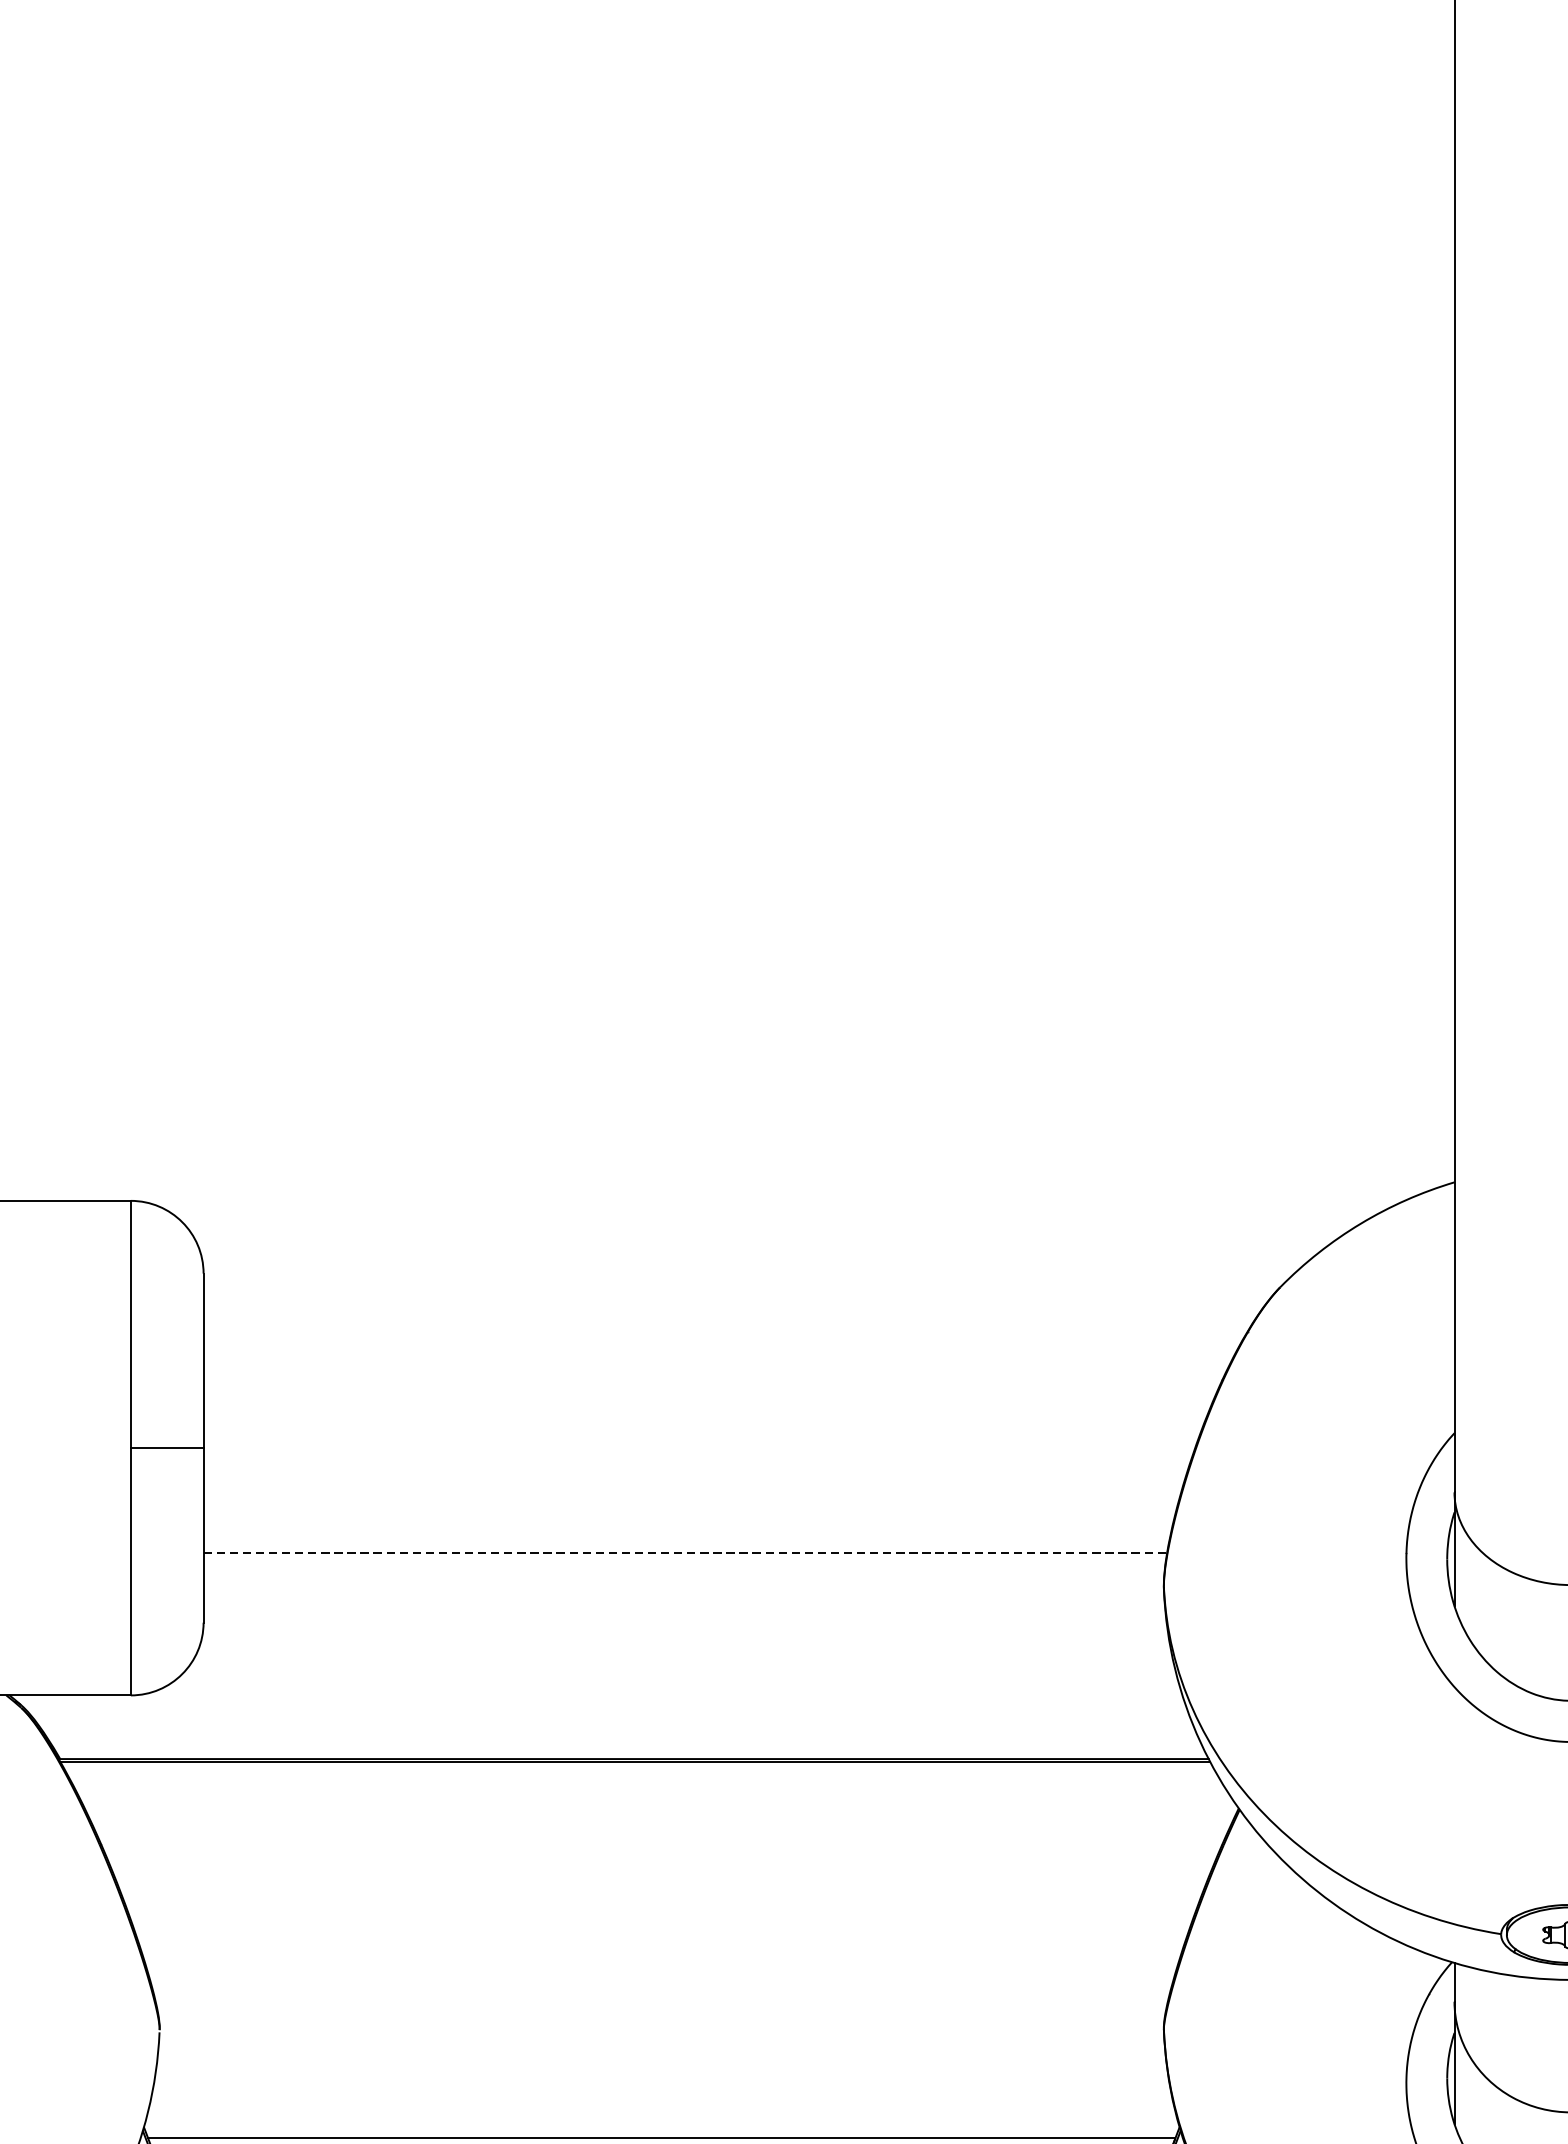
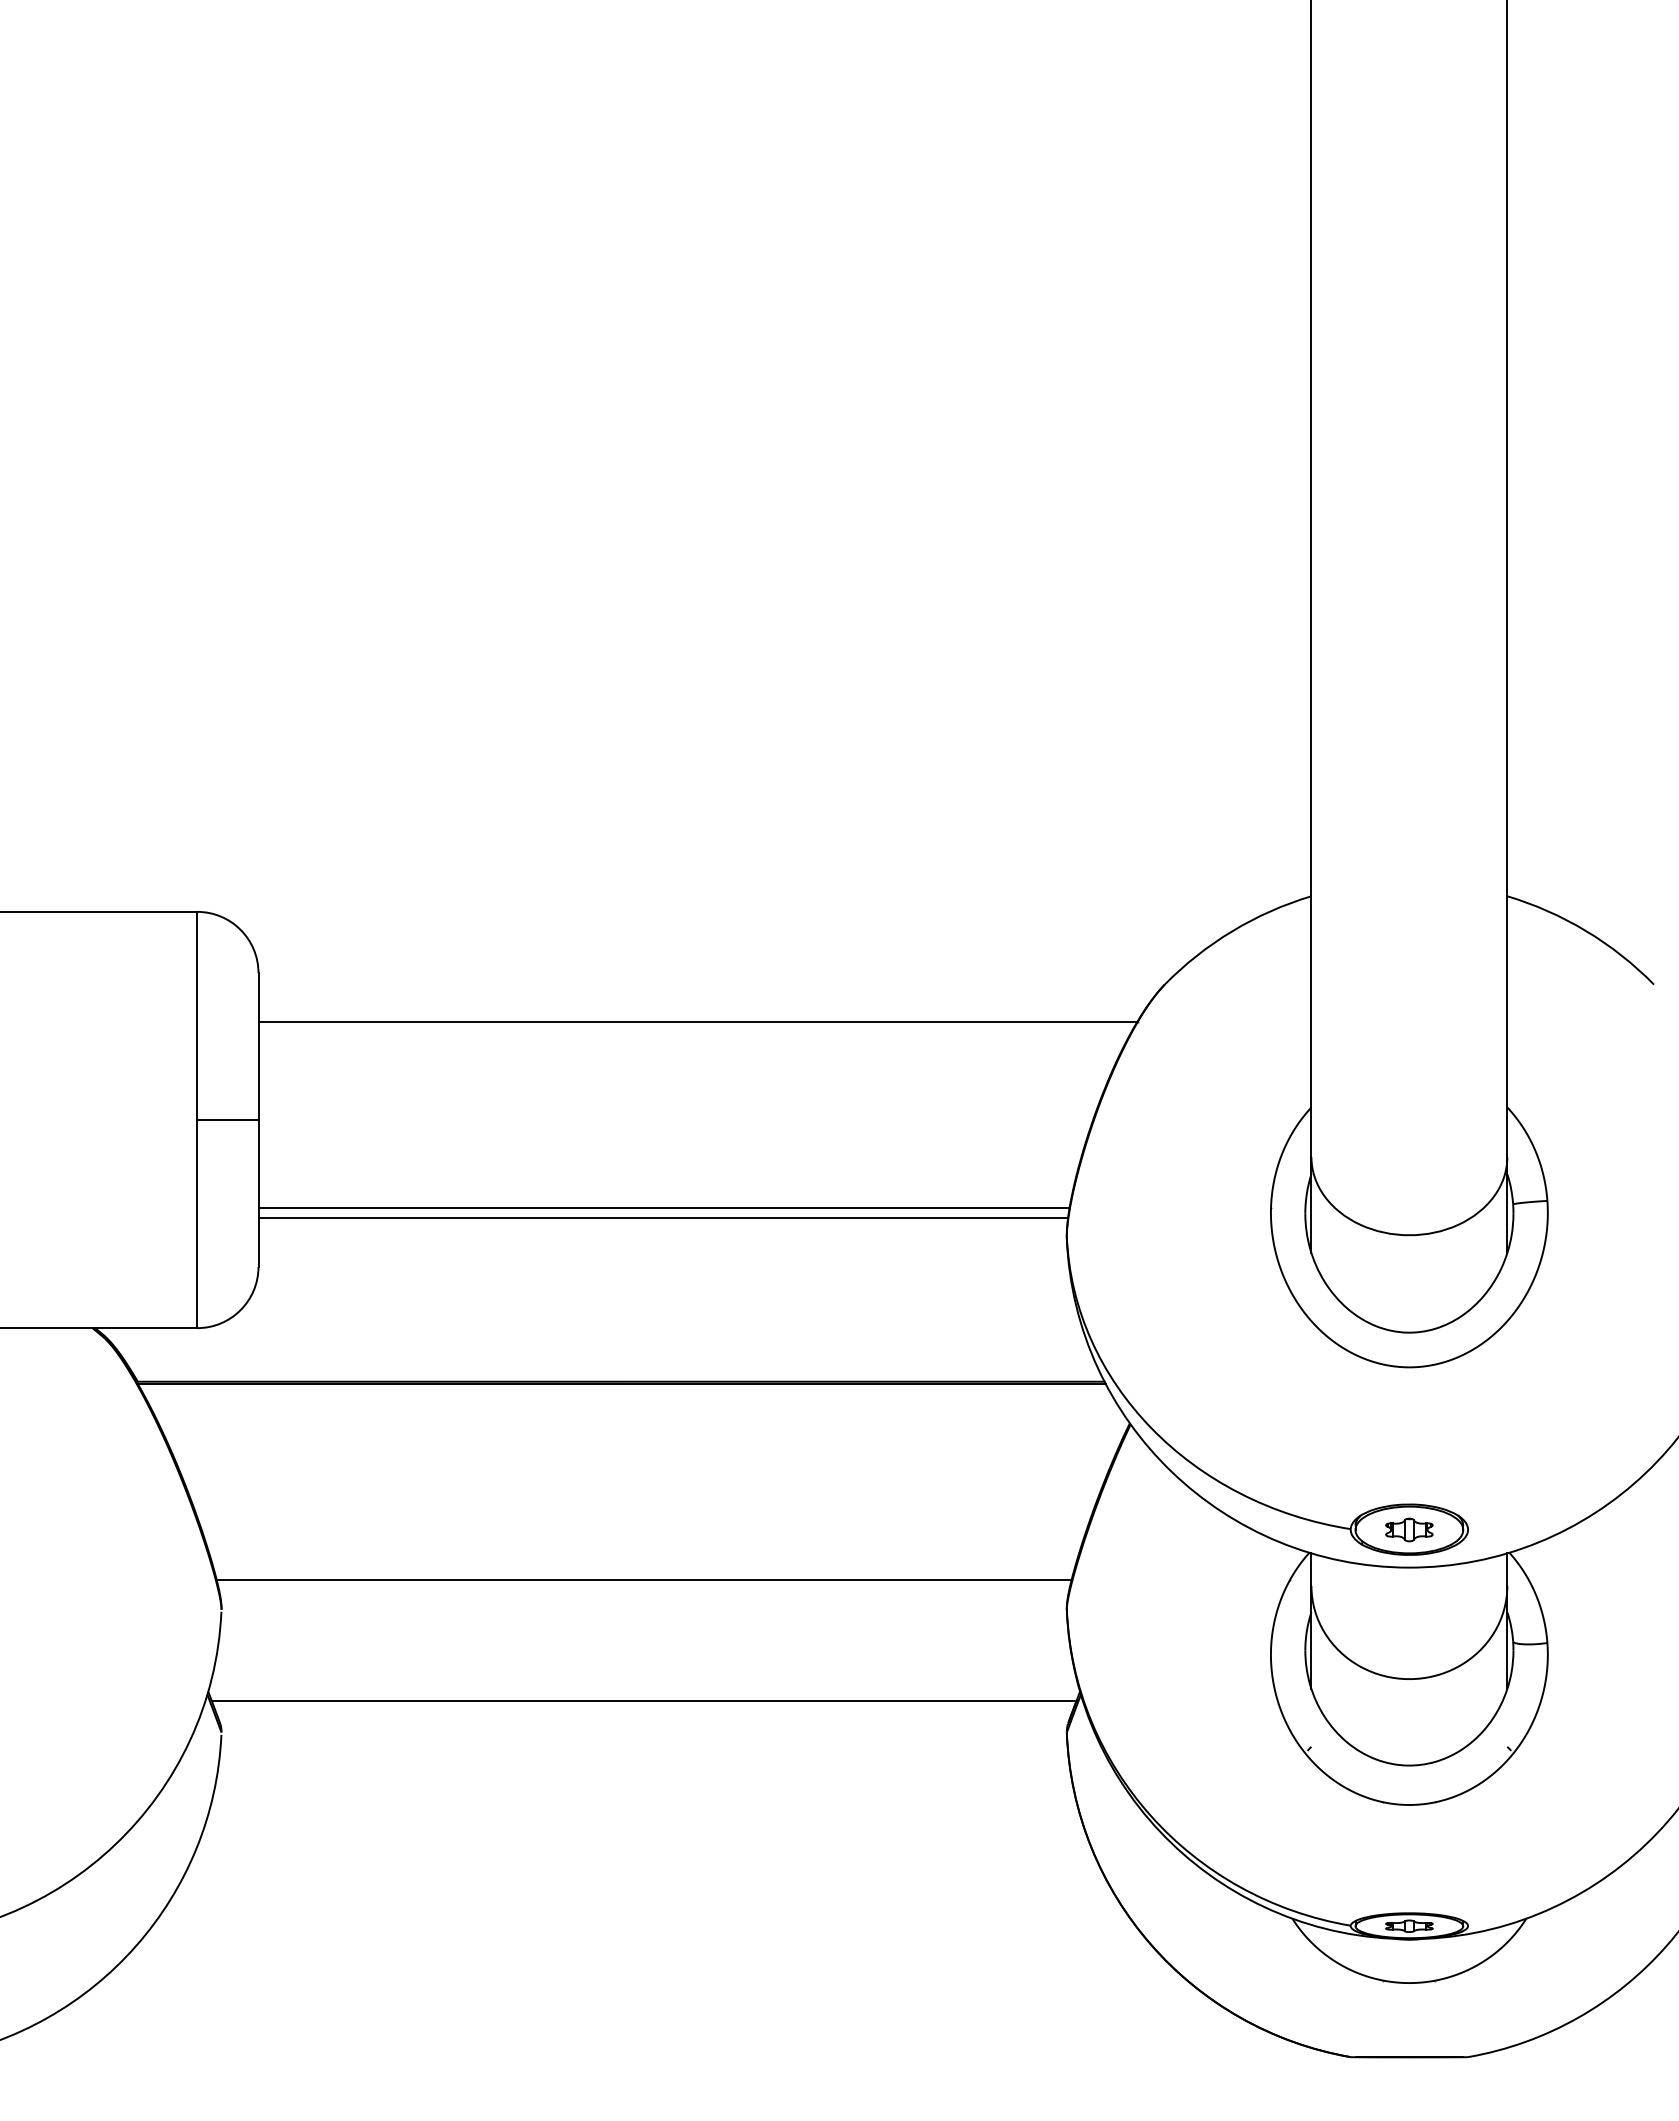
line: (725, 1332) -> (697, 1022), added
line: (685, 1553) -> (664, 1208), dashed -> solid
line: (684, 1563) -> (663, 1217), added
line: (660, 1994) -> (643, 1579), added

